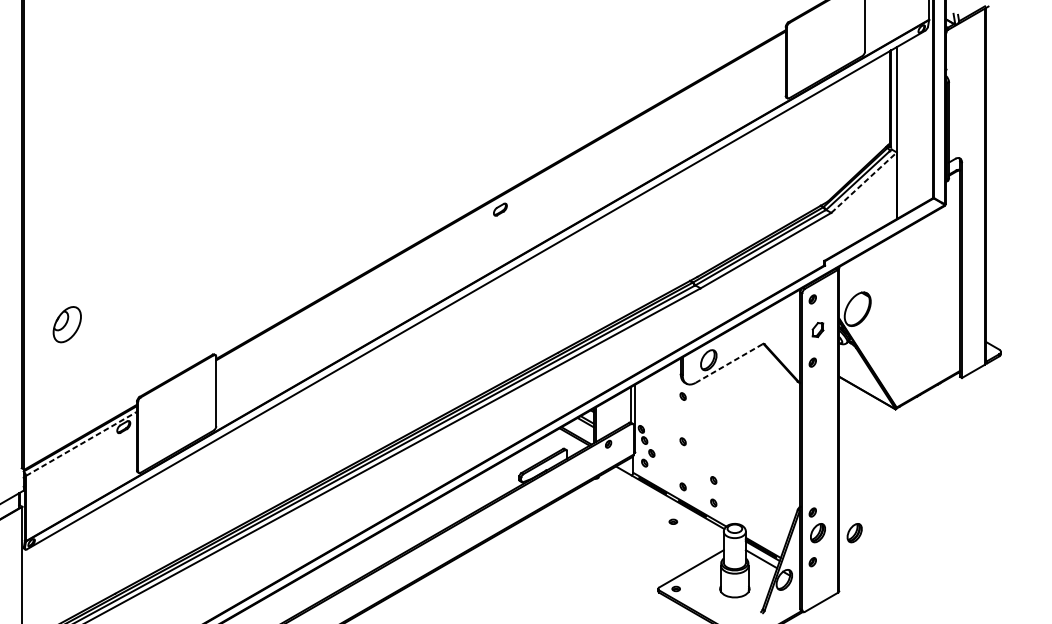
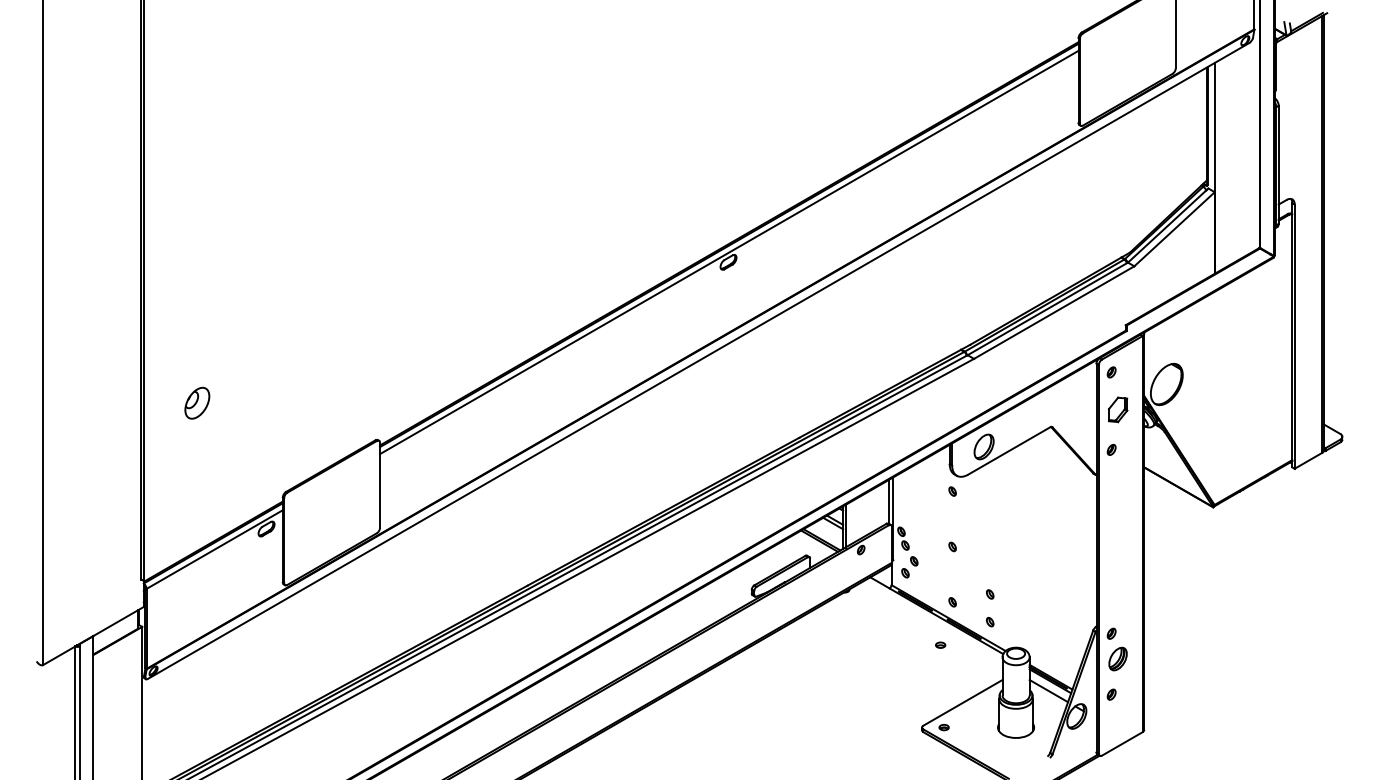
line: (864, 182) -> (1174, 229), dashed -> solid
line: (501, 201) -> (729, 252), added
part: (67, 323) -> (197, 402), size x0.71
part: (817, 329) -> (1117, 409), size x1.43
line: (728, 363) -> (1008, 451), dashed -> solid
line: (81, 443) -> (214, 549), dashed -> solid
part: (854, 532) -> (1162, 658), removed

